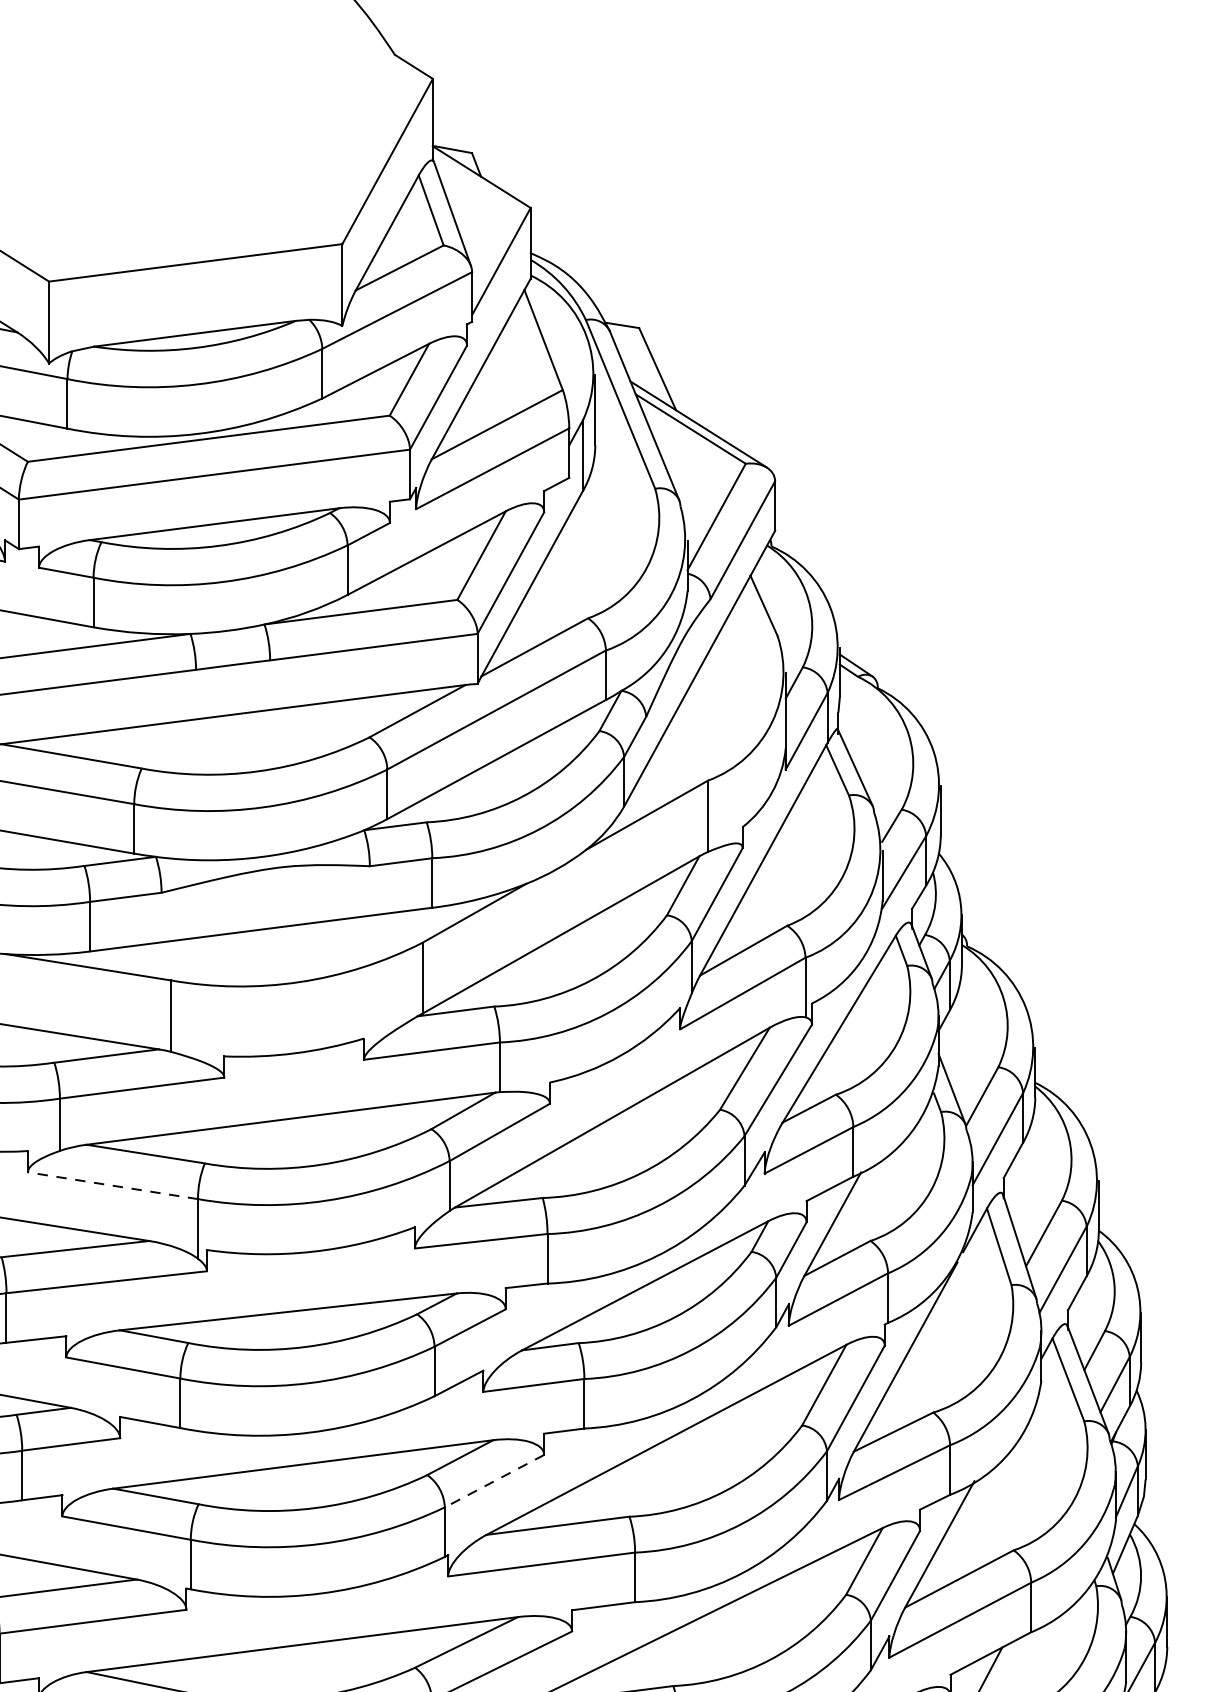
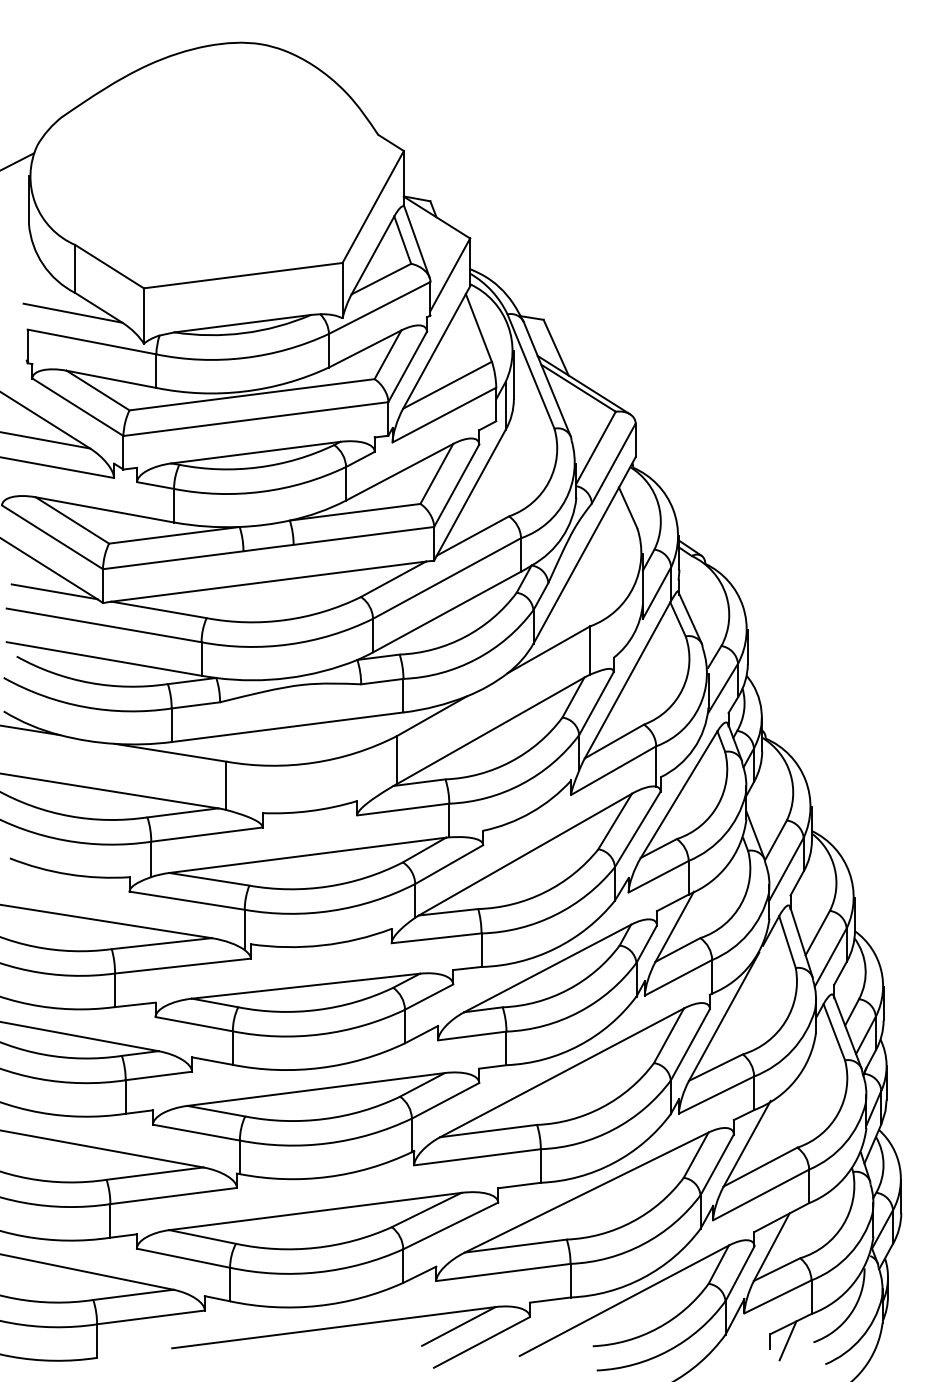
line: (111, 1185) -> (186, 900), dashed -> solid
line: (494, 1482) -> (445, 1101), dashed -> solid

